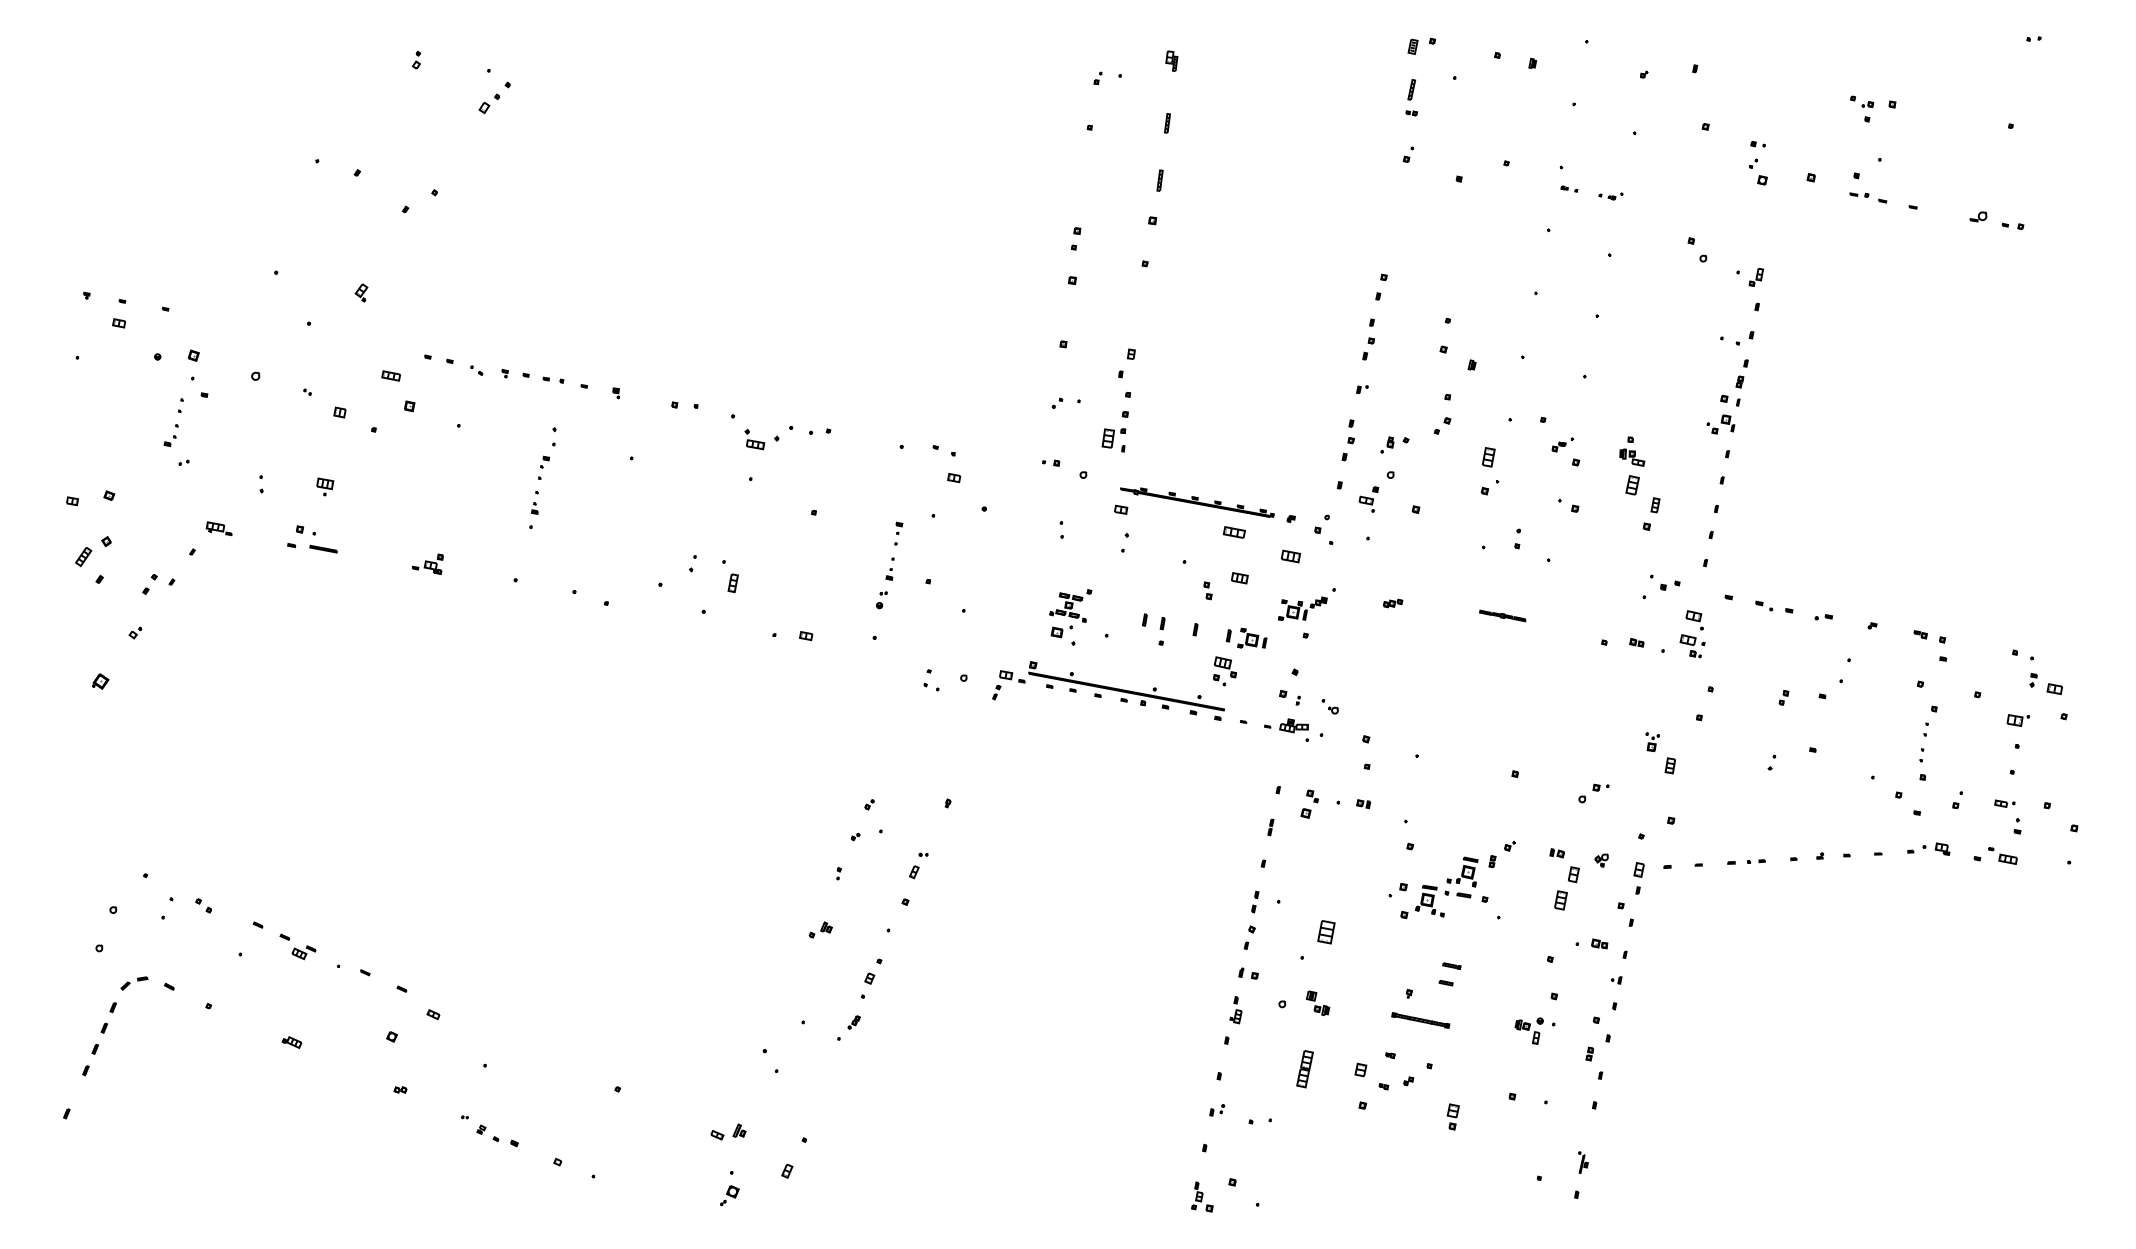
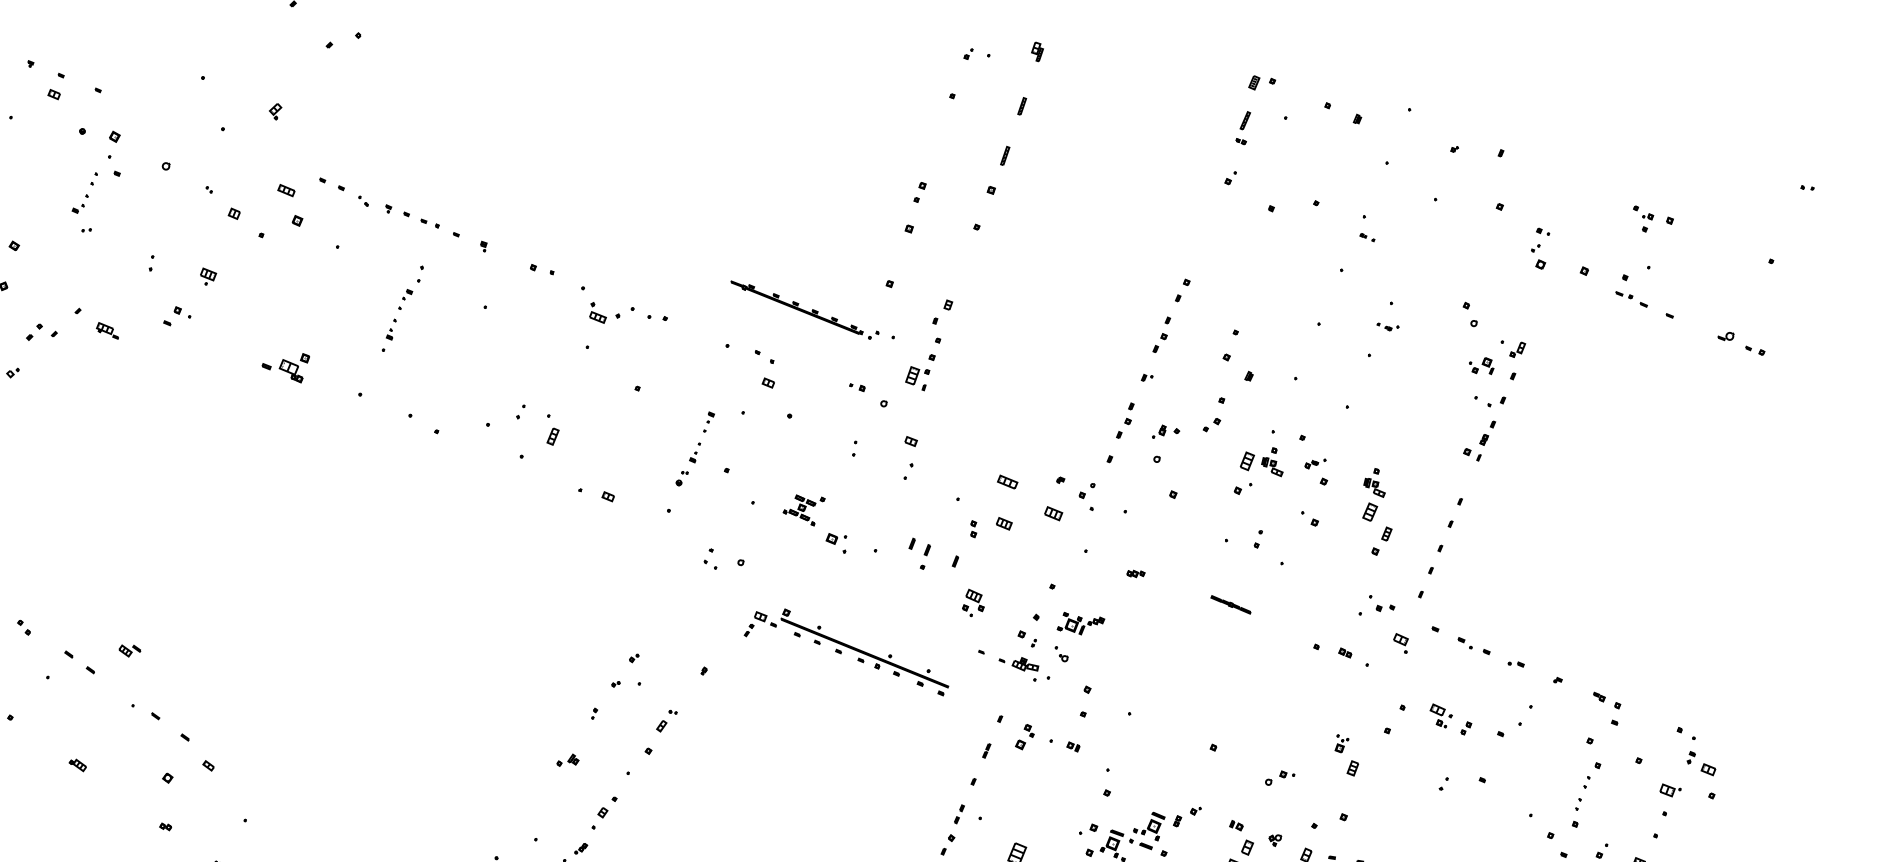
part: (1610, 196) -> (1387, 327), moved
part: (1720, 424) -> (1481, 365), moved
part: (1517, 451) -> (1273, 461), added
part: (1368, 499) -> (1132, 477), removed
part: (1197, 502) -> (797, 307), moved
part: (218, 528) -> (107, 330), moved
line: (323, 548) -> (195, 331), removed
part: (427, 563) -> (284, 363), size x1.6
part: (1070, 605) -> (803, 508), moved
part: (1302, 608) -> (1080, 623), moved
part: (1246, 637) -> (999, 577), removed
part: (1692, 646) -> (1440, 716), moved
part: (1108, 690) -> (848, 648), moved
part: (303, 952) -> (129, 650), moved

